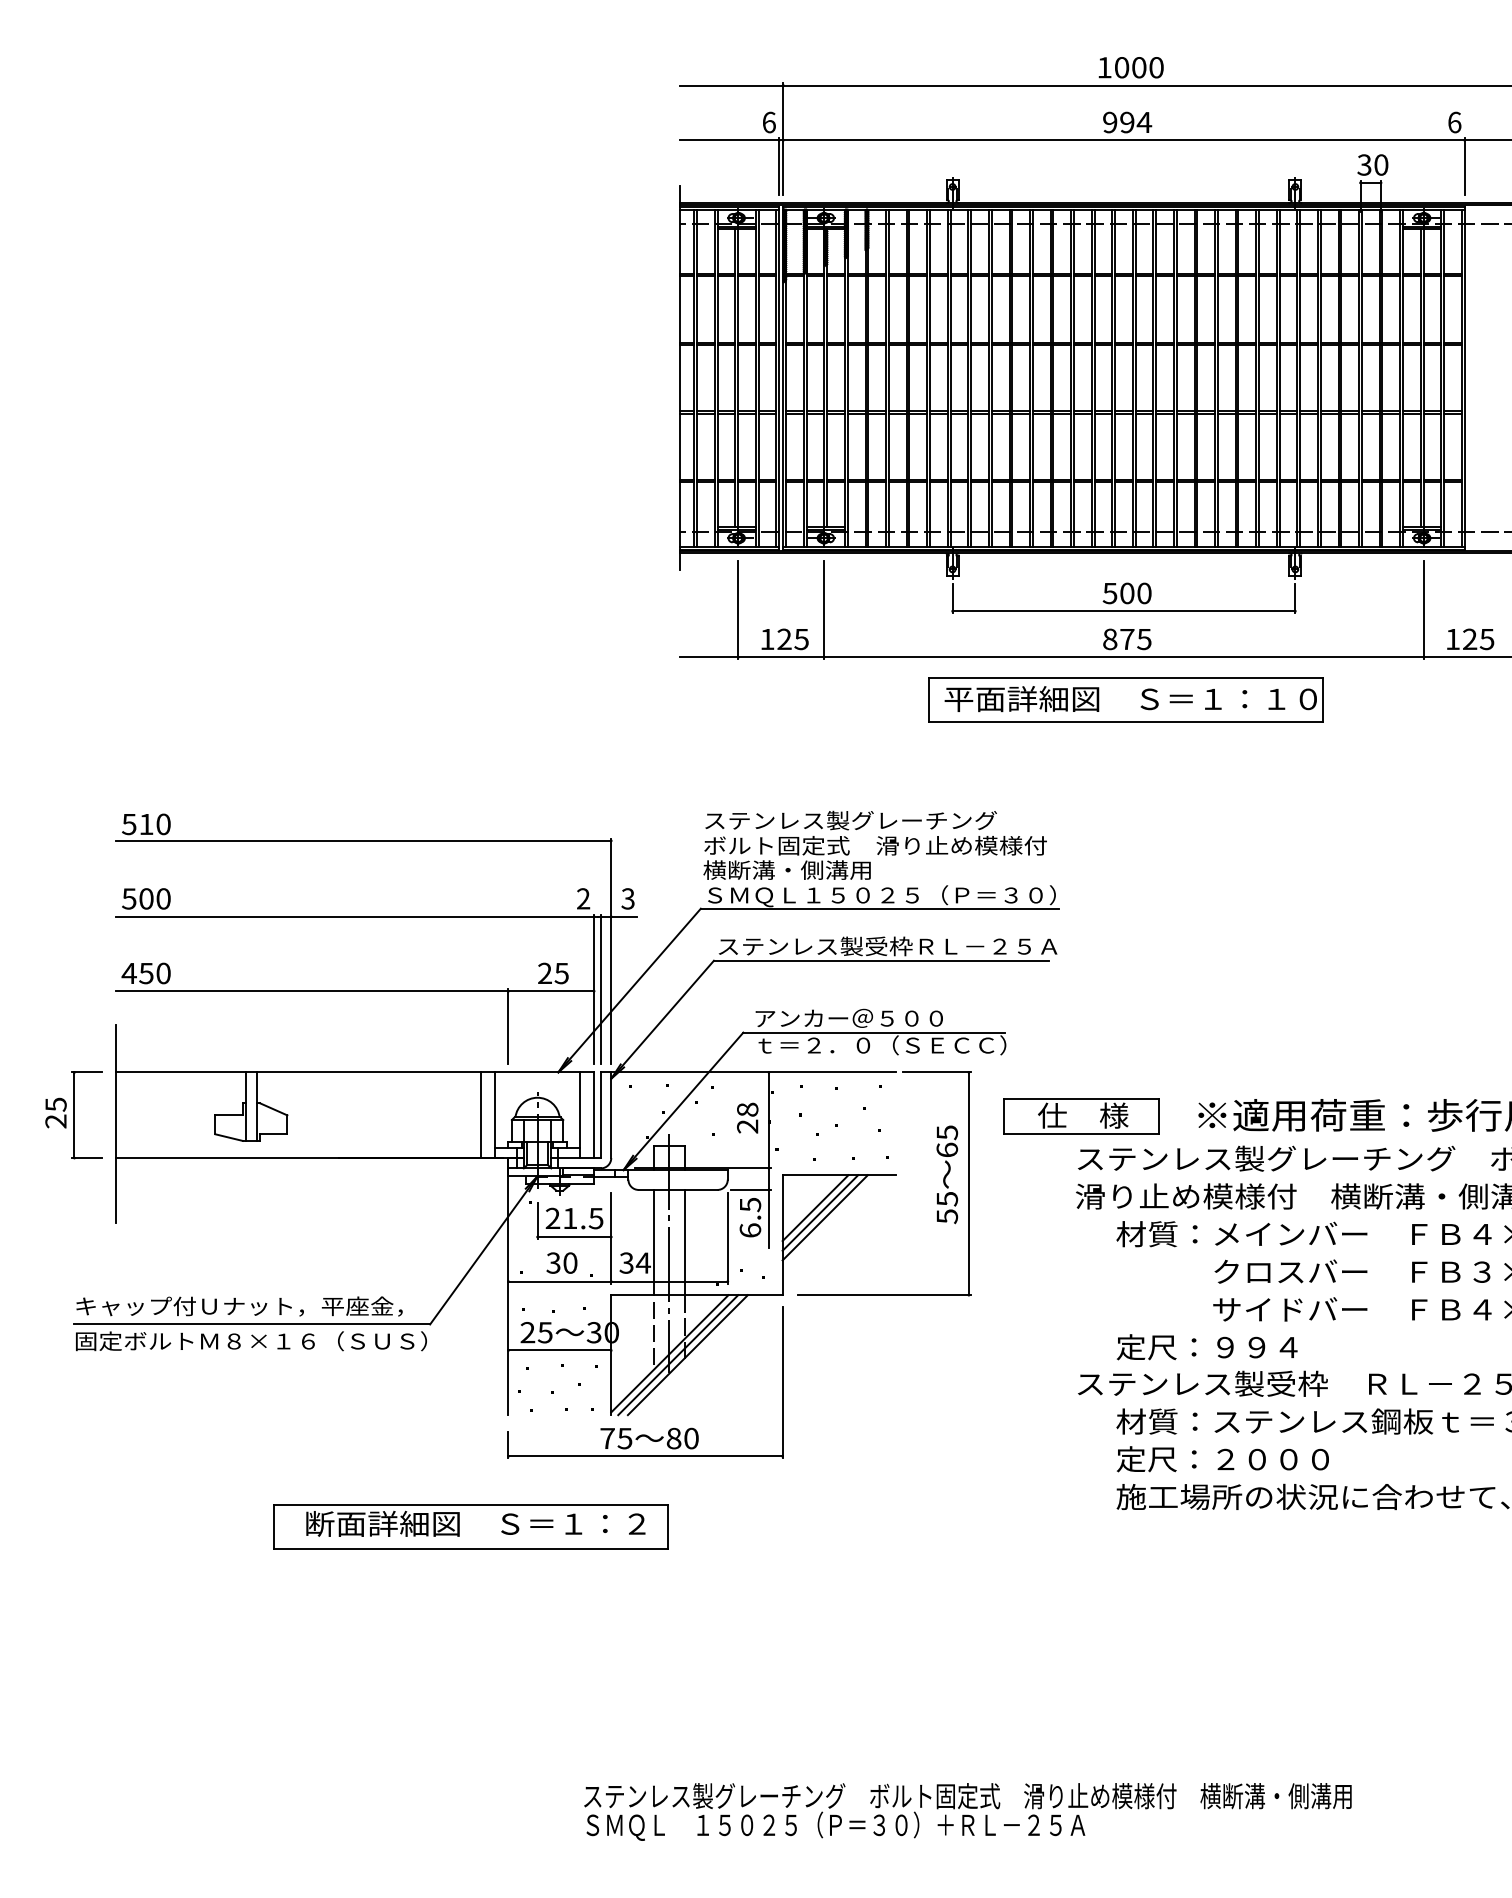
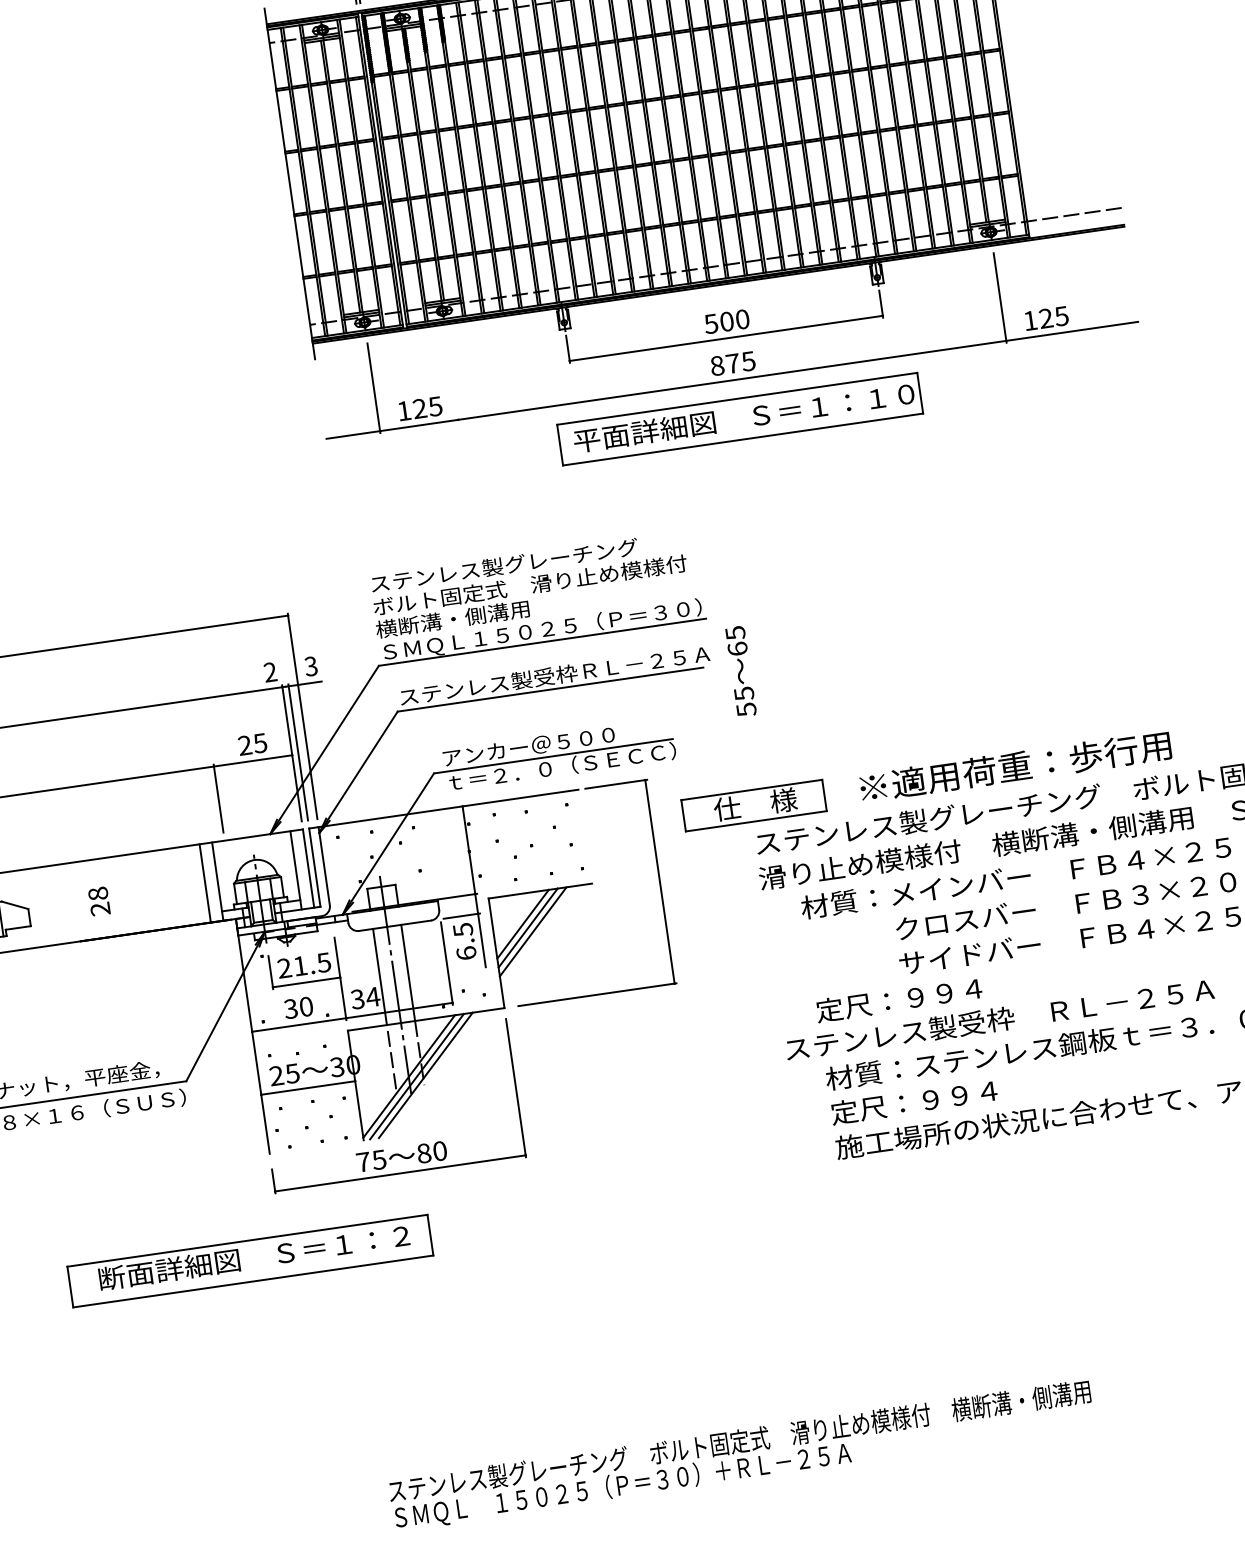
line: (824, 610) -> (452, 377), removed
text: (747, 1117) -> (99, 900), moved
text: (947, 1174) -> (741, 671), moved
text: (1272, 1459) -> (973, 1093), 定尺：２０００ -> 定尺：９９４

